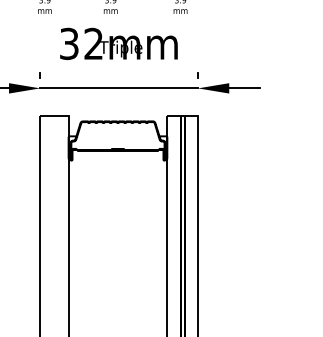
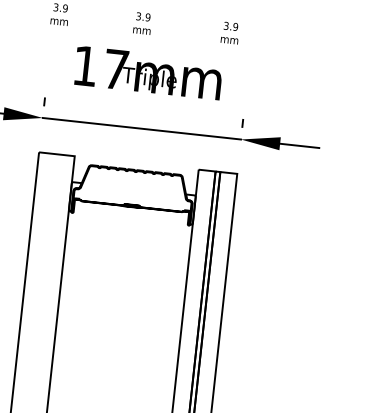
text: (81, 43) -> (100, 67), 32mm -> 17mm

